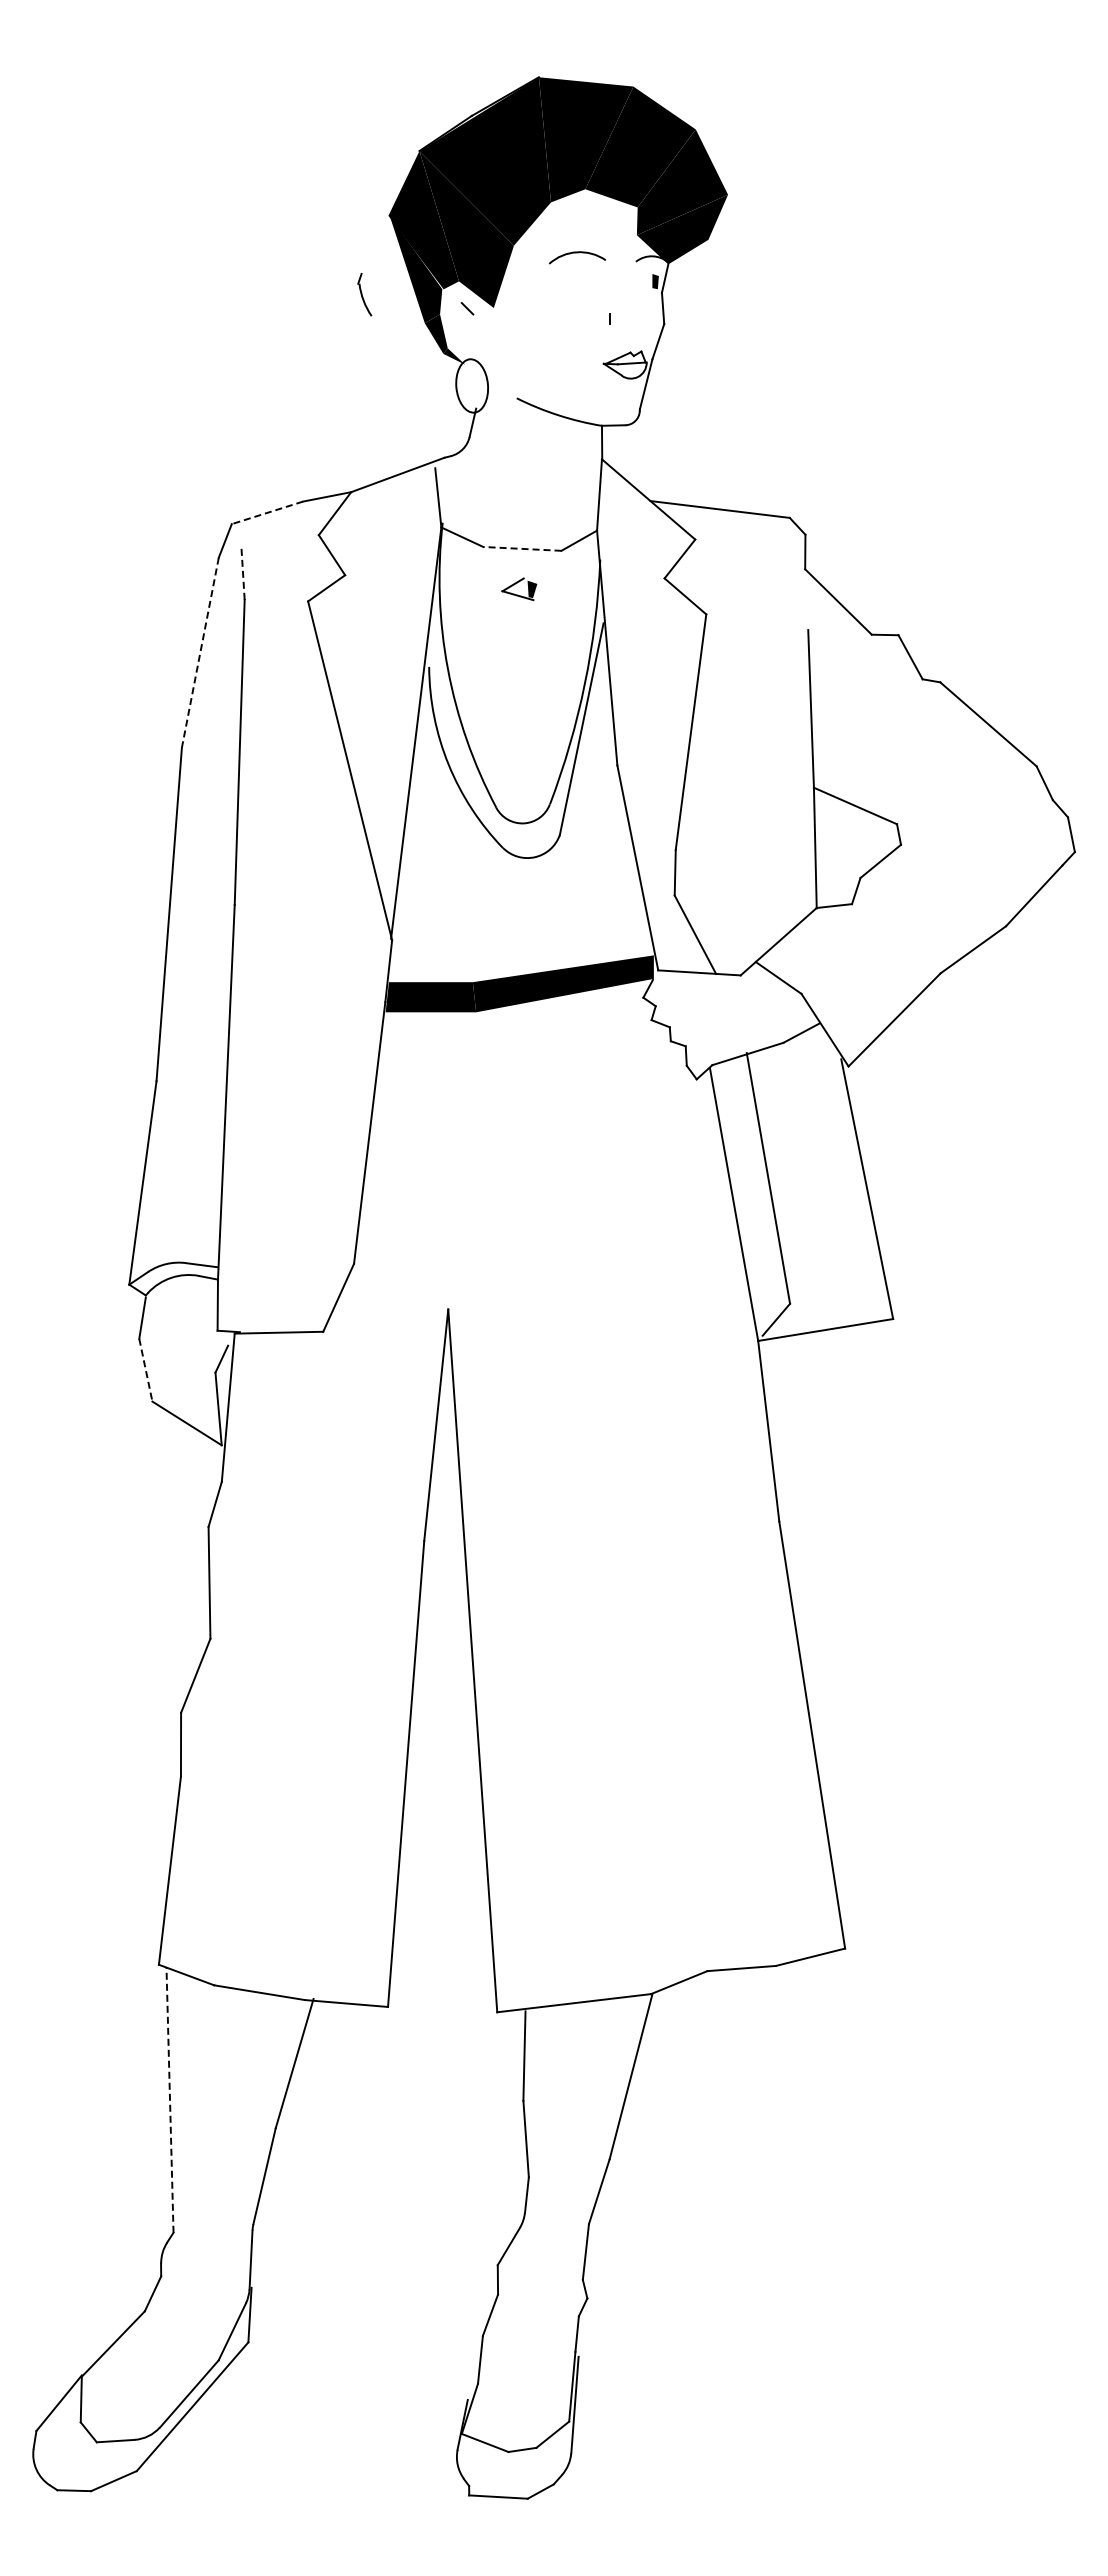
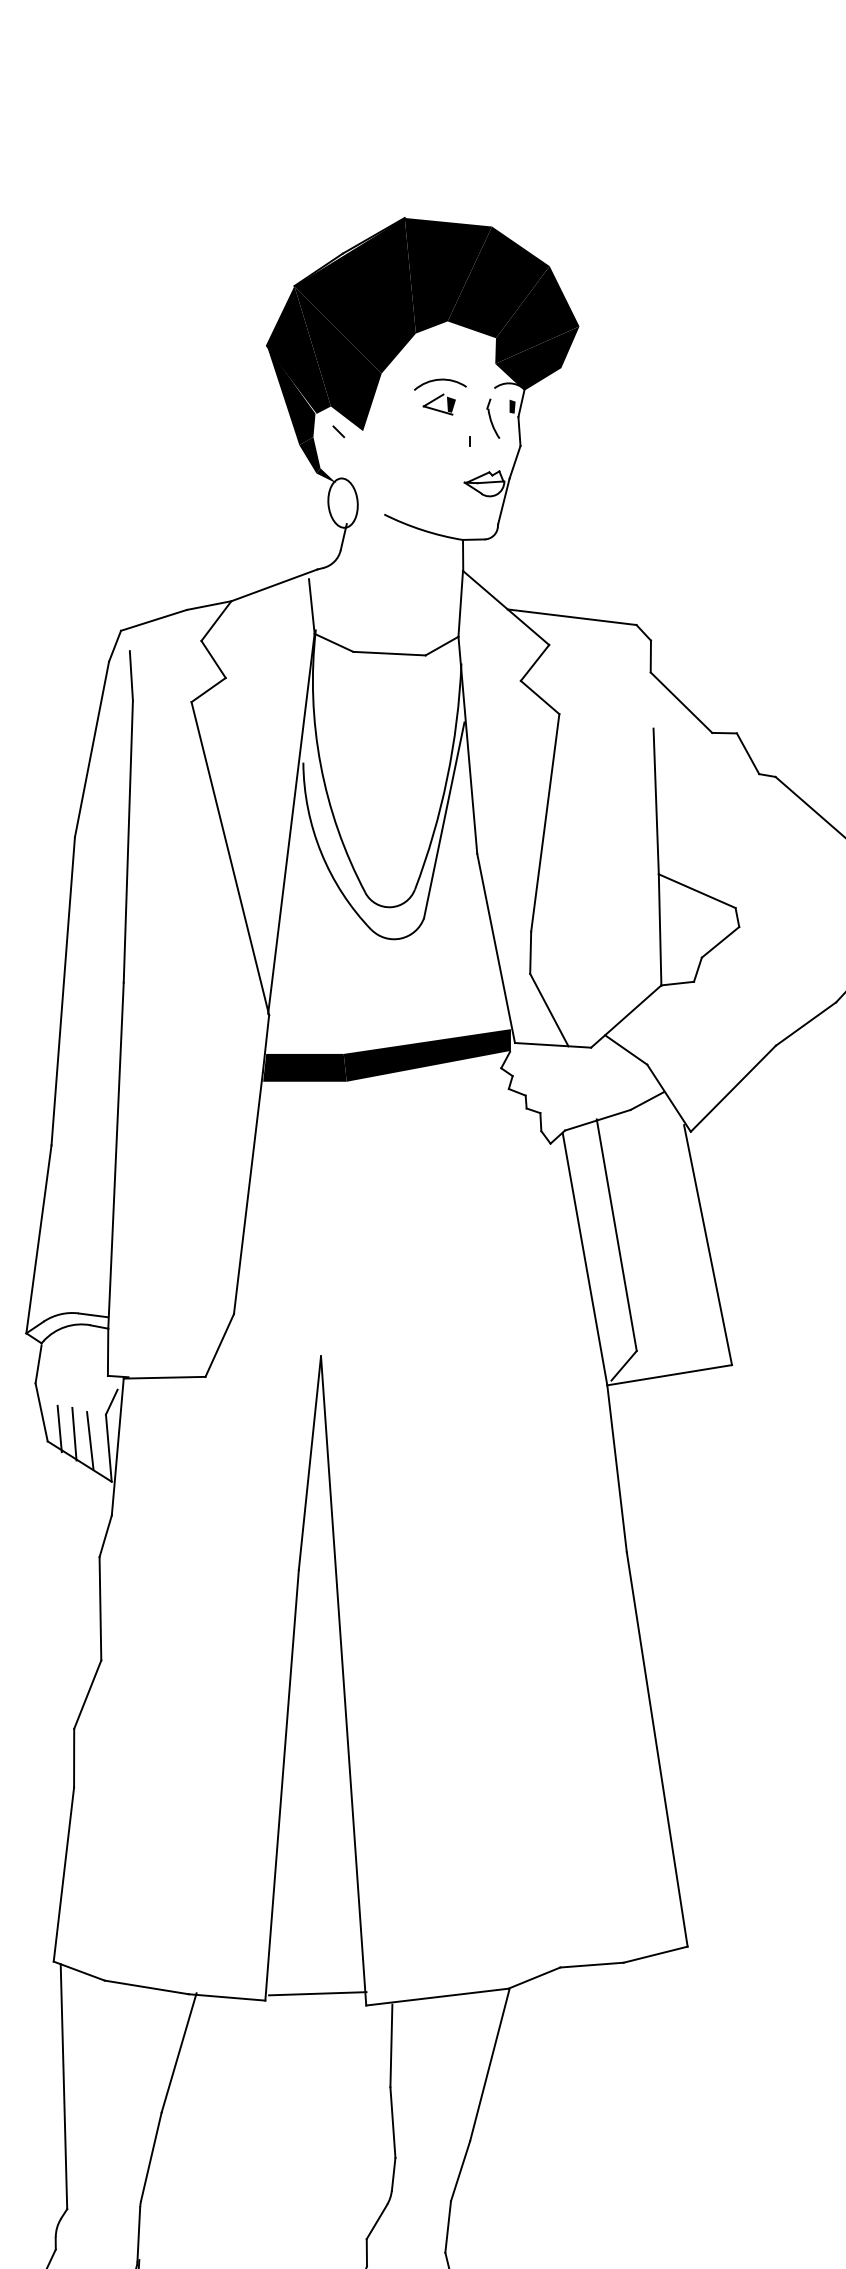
part: (364, 294) -> (493, 418), moved
line: (266, 513) -> (153, 620), dashed -> solid
line: (521, 548) -> (388, 653), dashed -> solid
line: (243, 573) -> (131, 676), dashed -> solid
part: (519, 589) -> (439, 404), moved
line: (200, 652) -> (92, 749), dashed -> solid
line: (145, 1370) -> (41, 1412), dashed -> solid
line: (165, 1388) -> (59, 1429), added
line: (181, 1393) -> (74, 1433), added
line: (198, 1400) -> (90, 1440), added
line: (444, 1999) -> (317, 1993), added
line: (170, 2100) -> (64, 2087), dashed -> solid

